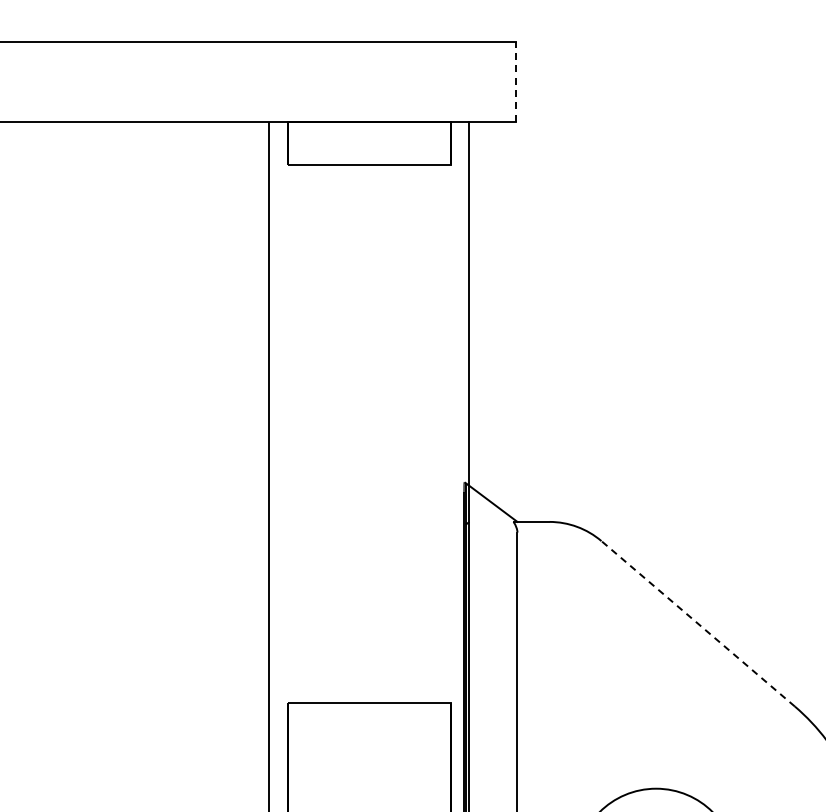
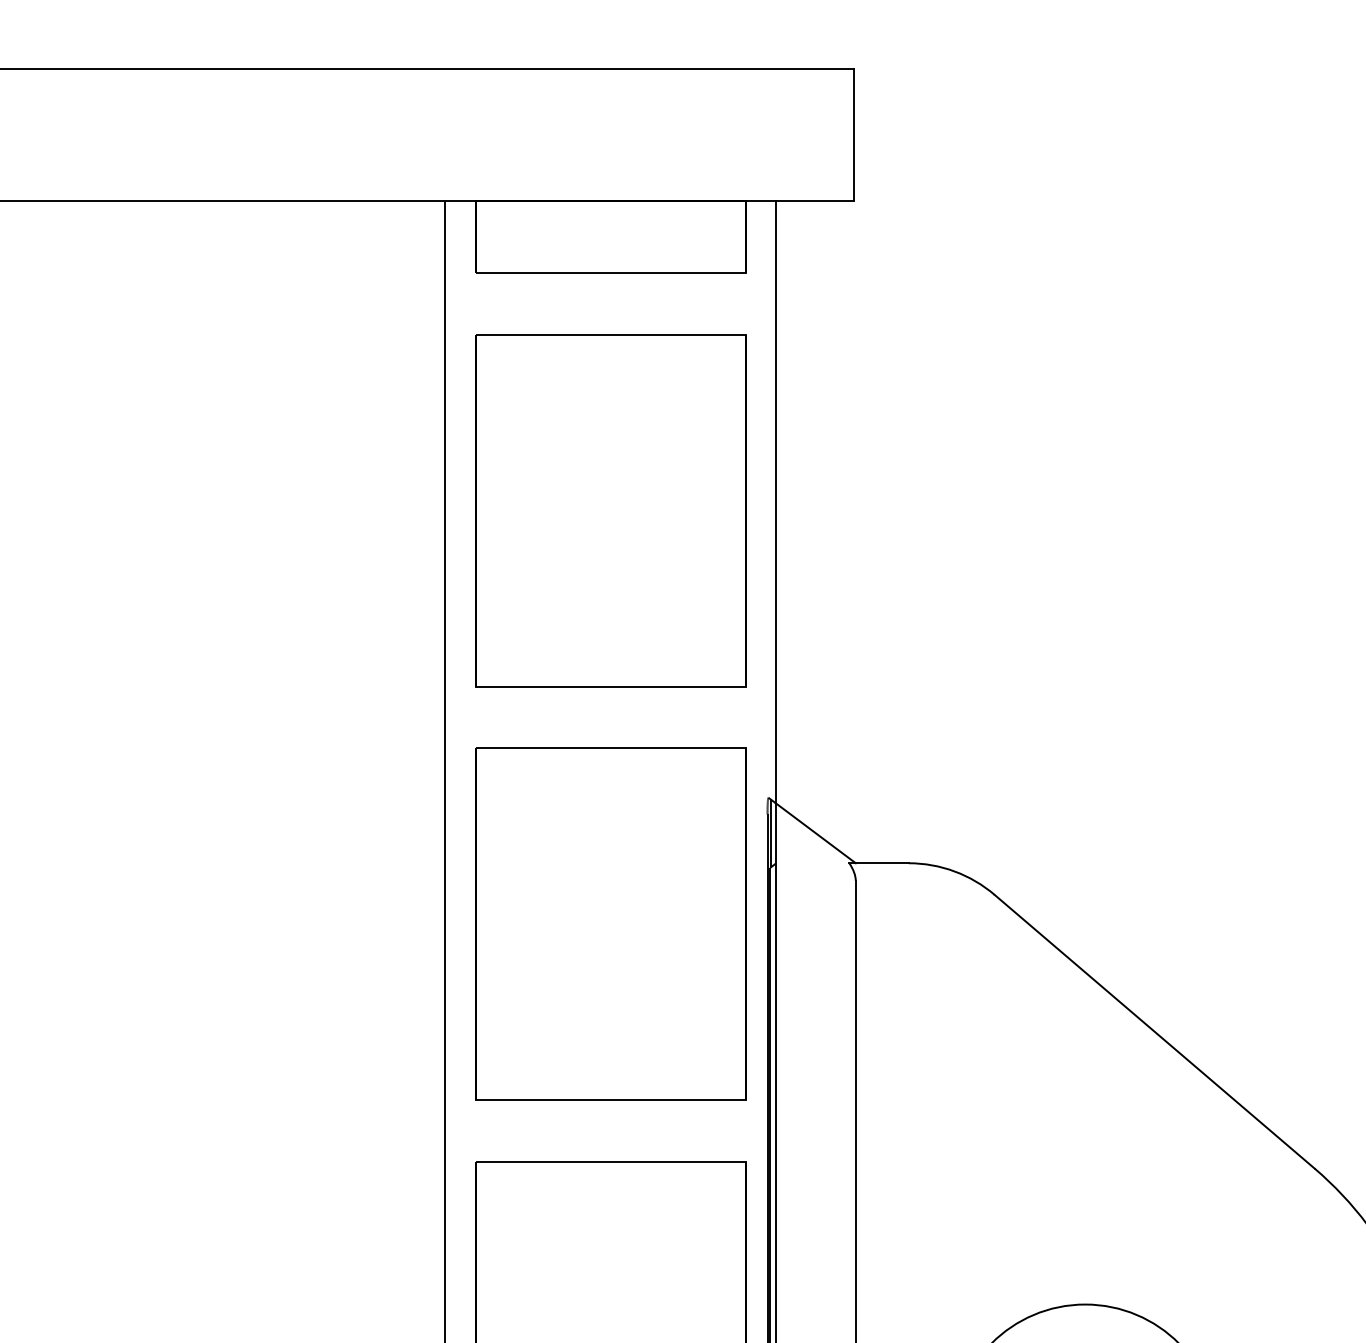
line: (516, 81) -> (854, 134), dashed -> solid
part: (369, 308) -> (611, 510), added
part: (369, 558) -> (611, 923), added
line: (697, 623) -> (1153, 1031), dashed -> solid

